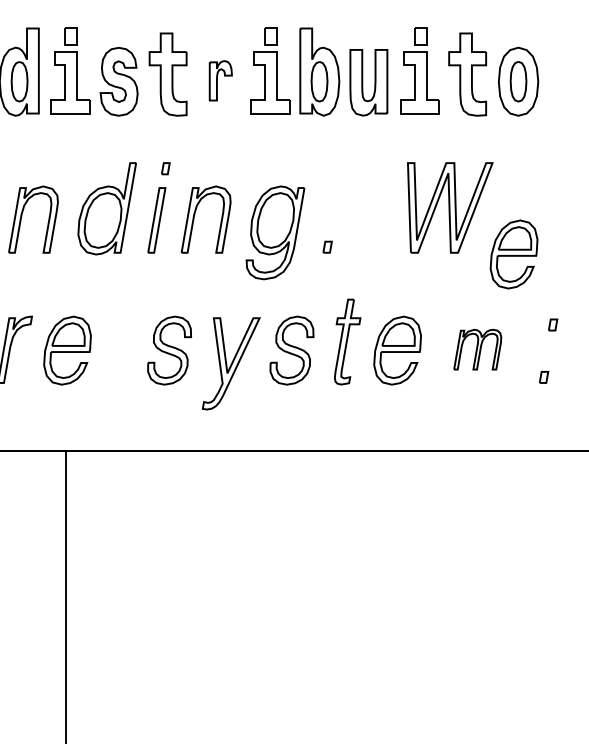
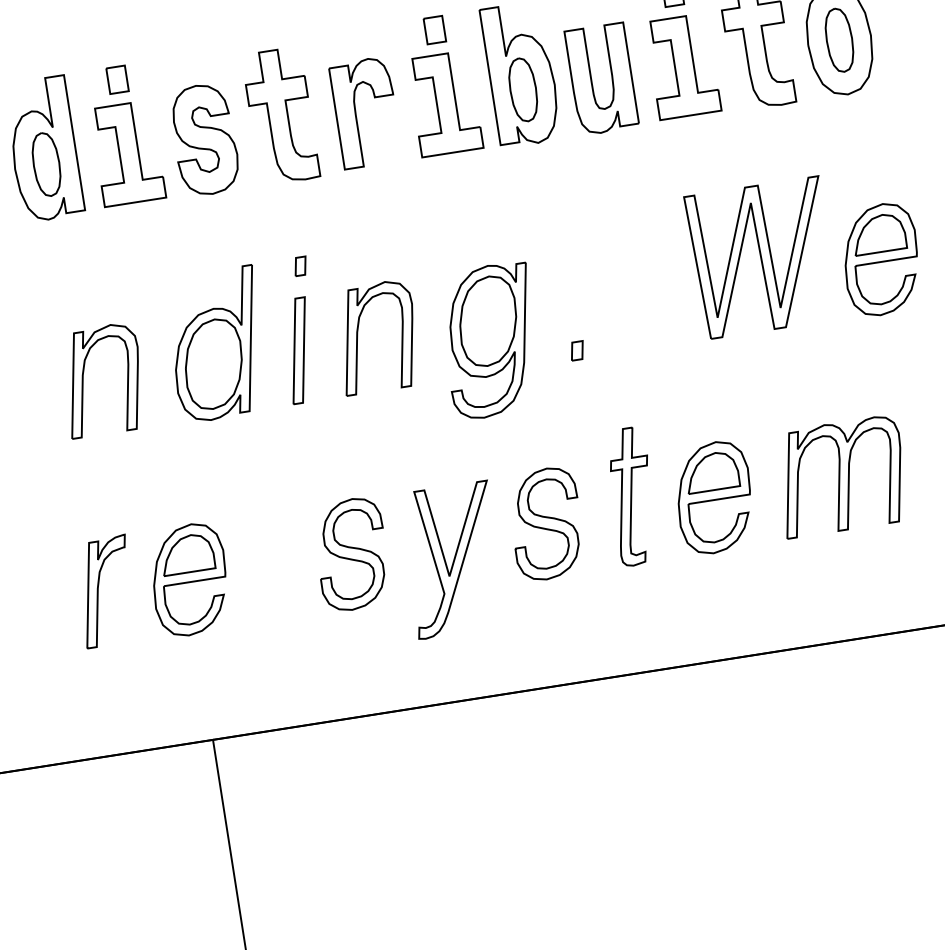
part: (220, 80) -> (365, 112), size x1.67
part: (513, 254) -> (880, 259), moved
part: (477, 349) -> (840, 476), size x1.67

